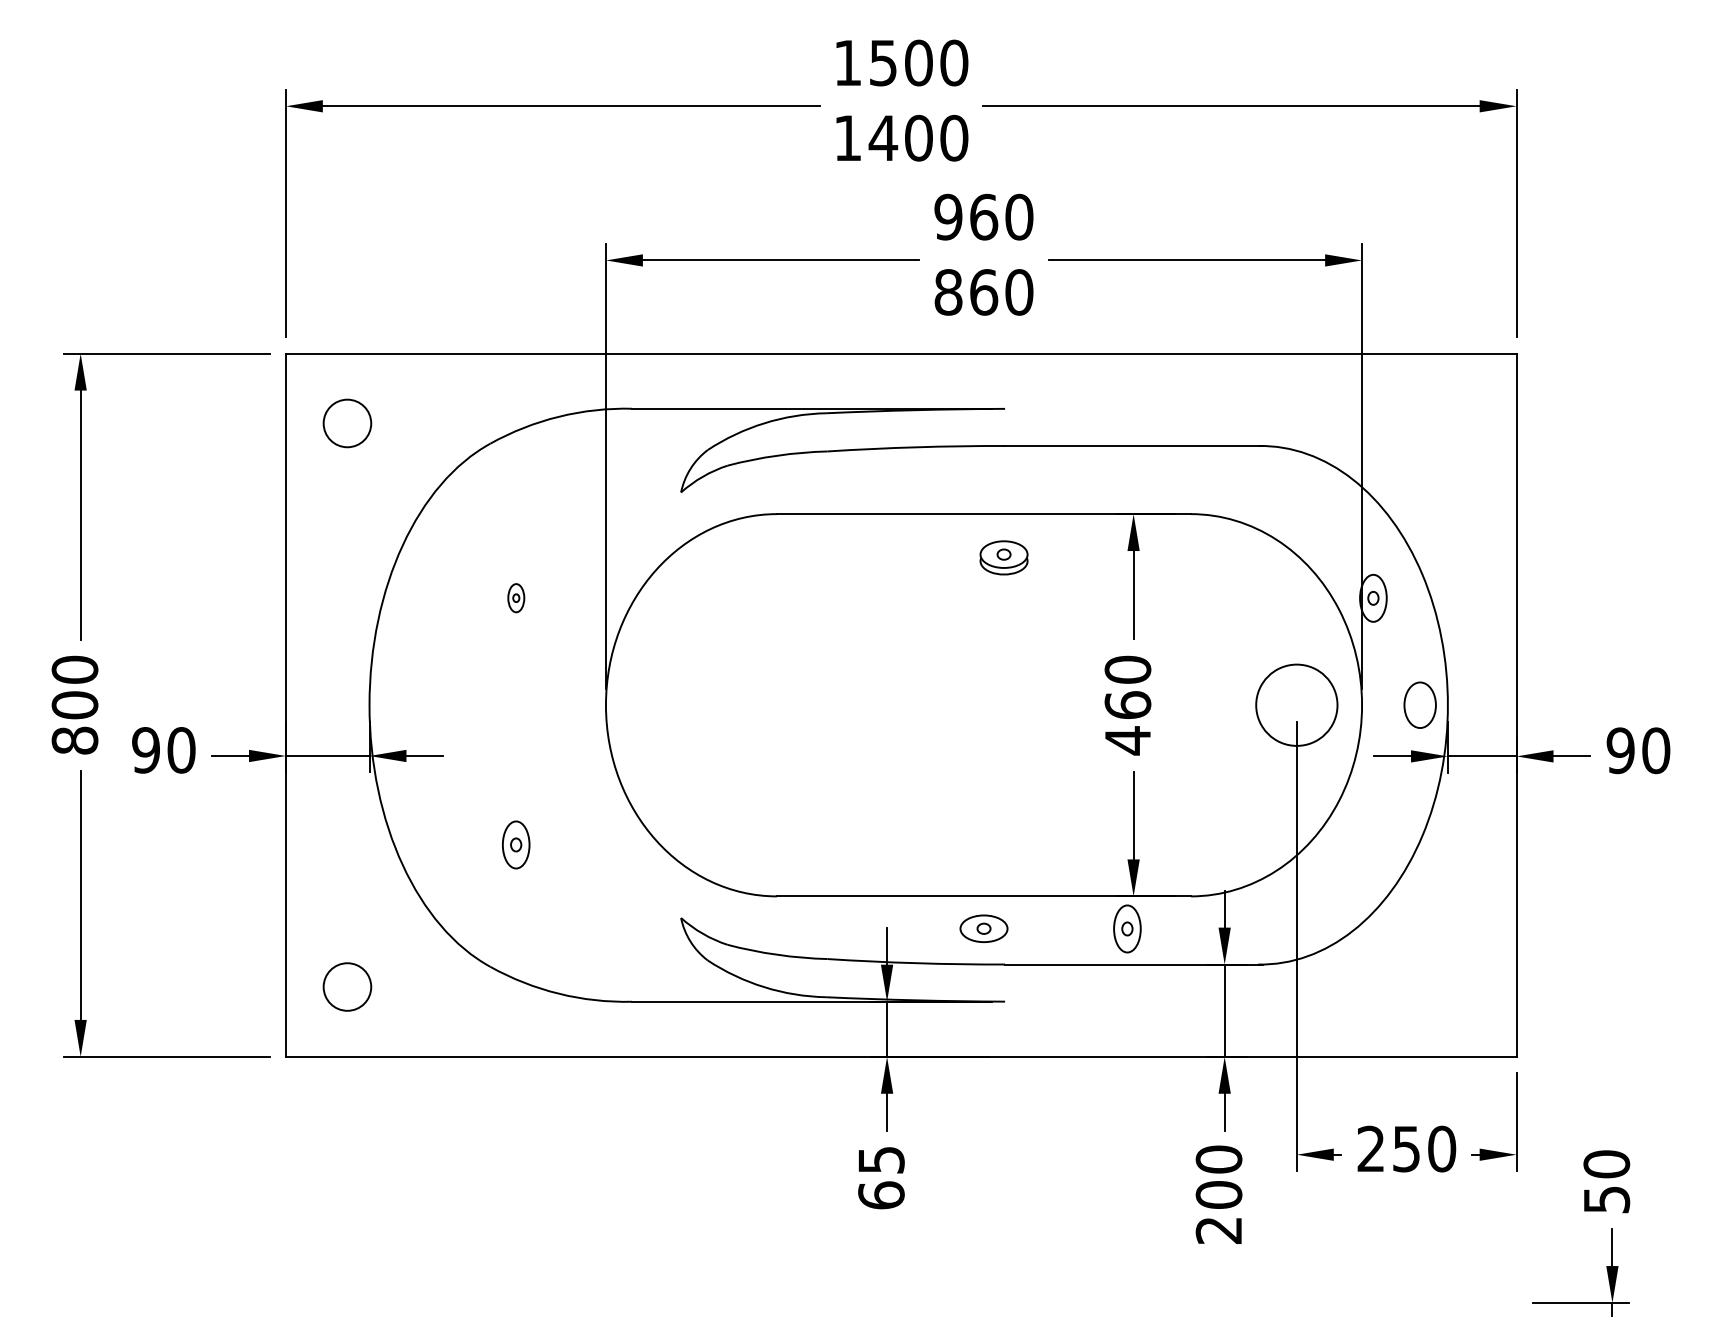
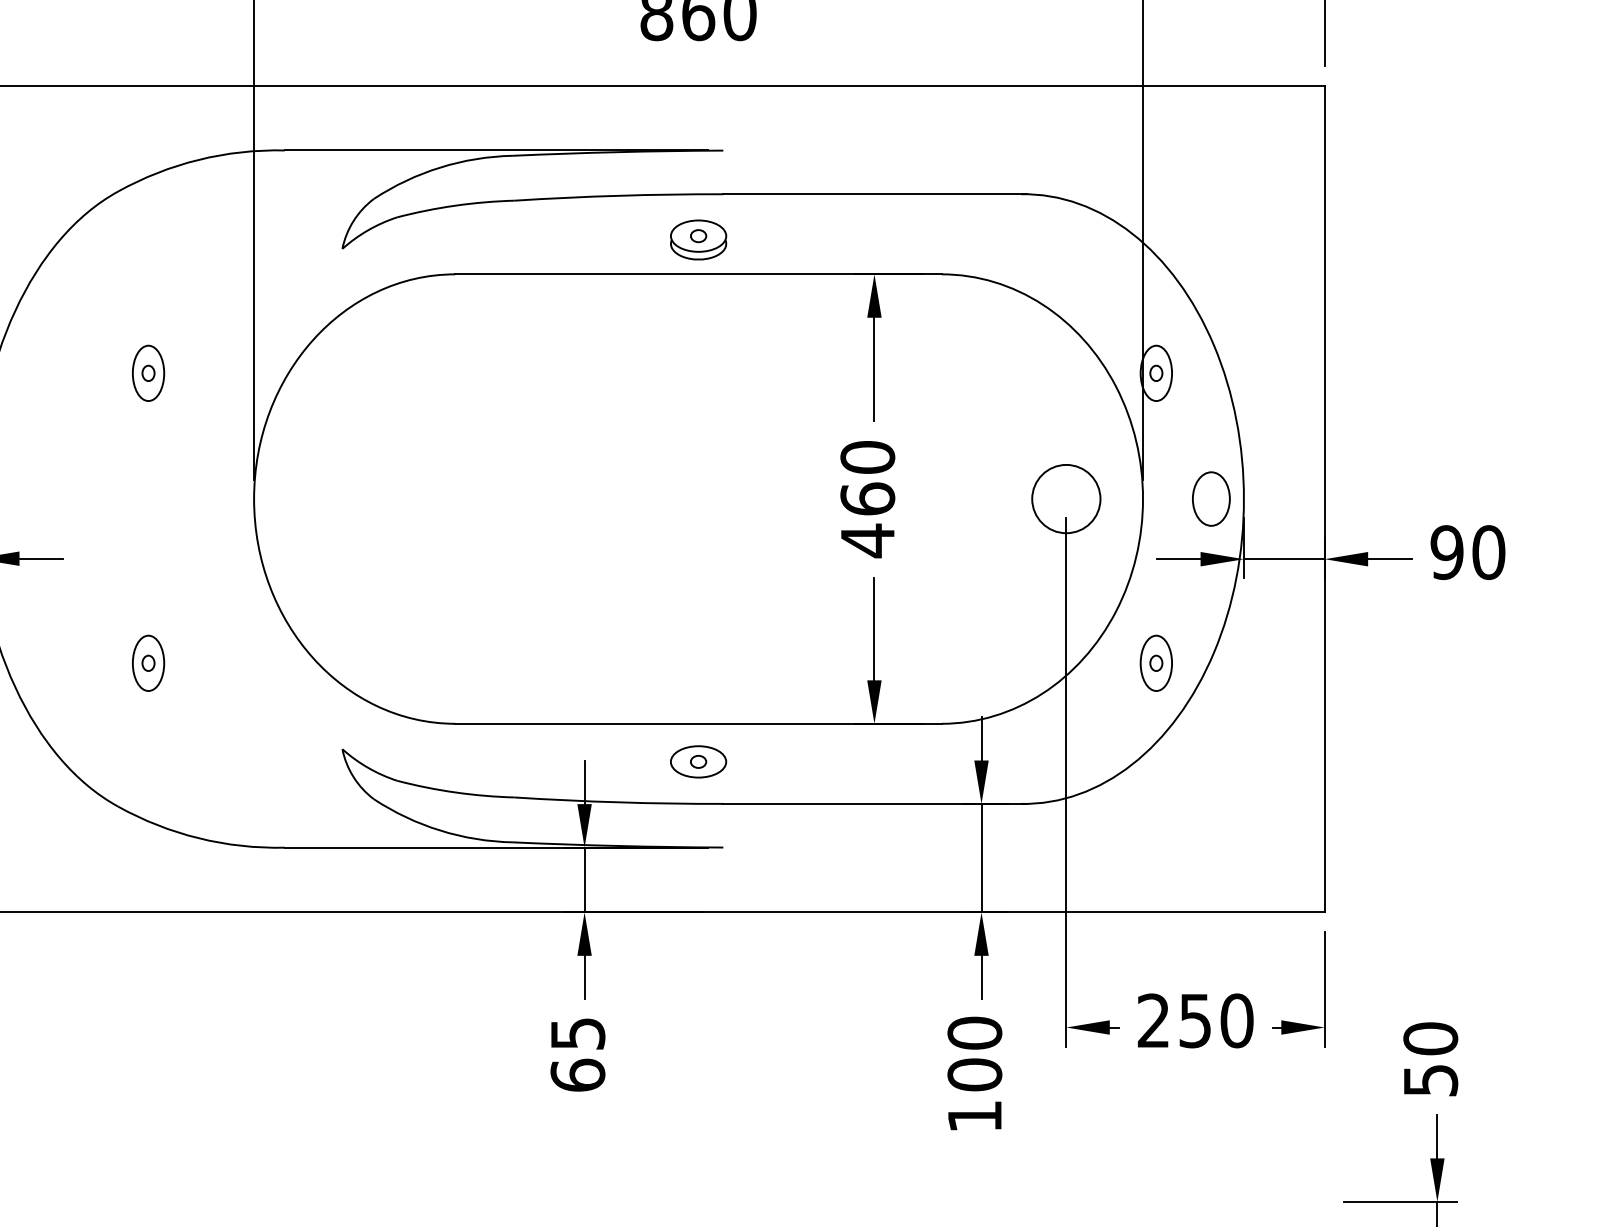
part: (1003, 557) -> (697, 239), moved
part: (516, 597) -> (148, 372), size x1.67
circle: (1296, 705) -> (1065, 499), size x0.71
part: (1127, 928) -> (1156, 662), moved
text: (1218, 1230) -> (974, 1116), 200 -> 100

